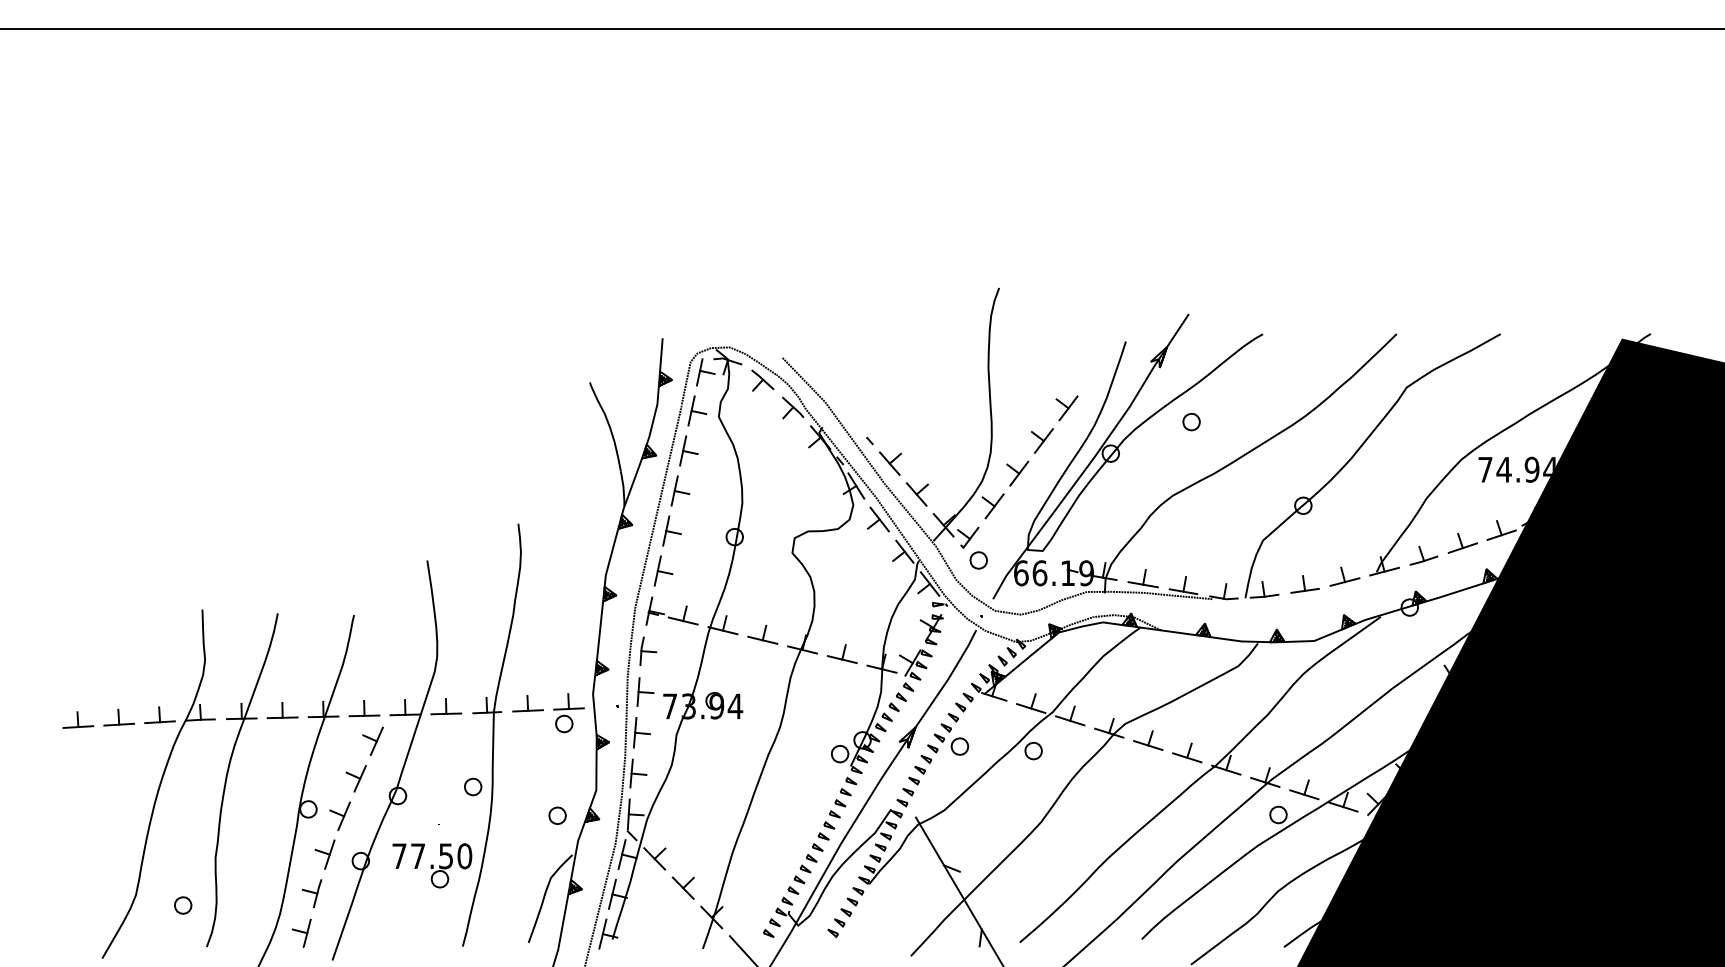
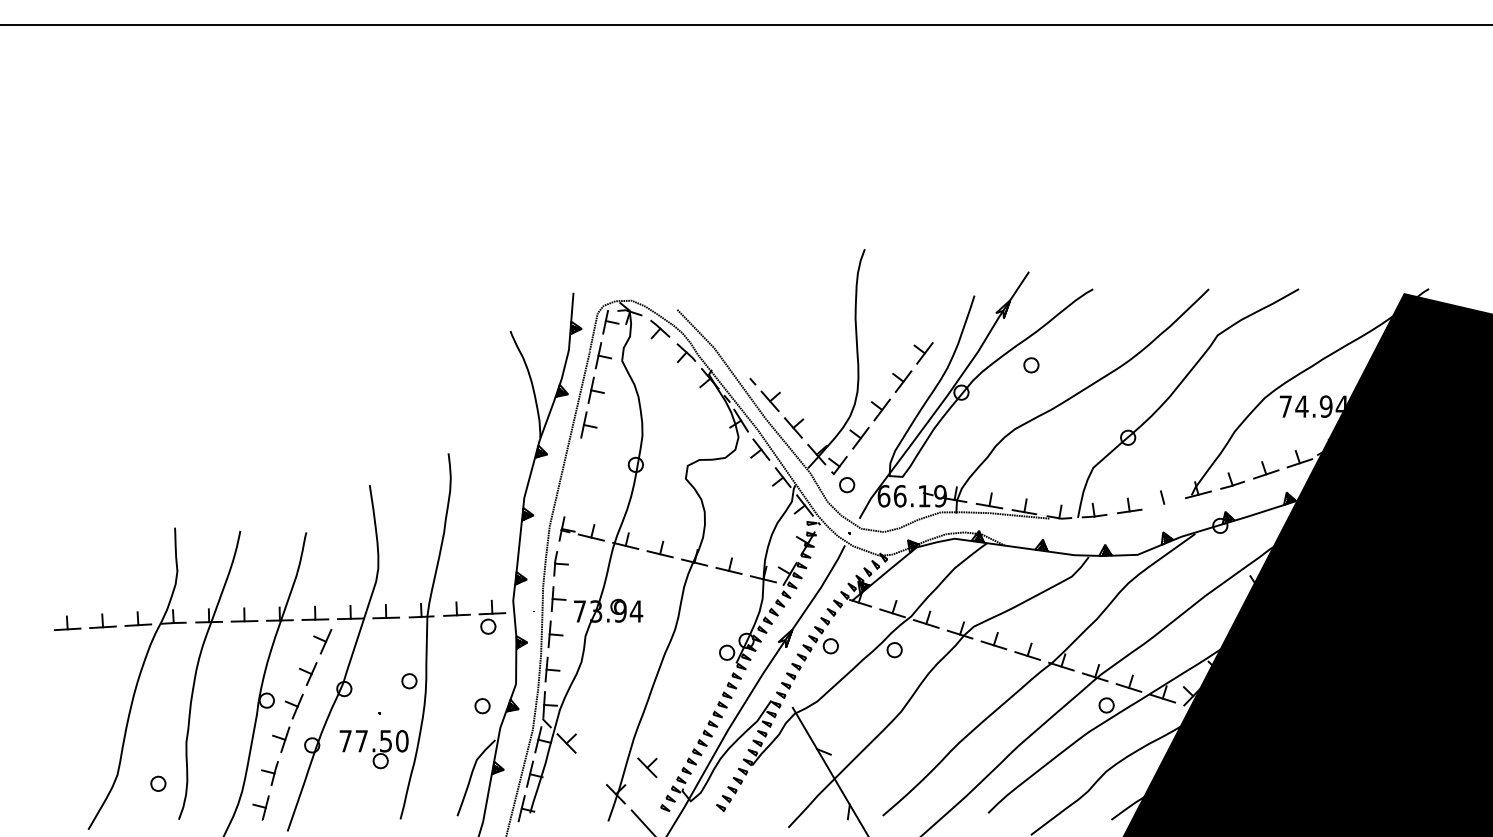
part: (667, 550) -> (577, 476), removed
line: (1344, 581) -> (1163, 503), removed
part: (683, 887) -> (647, 767), moved

